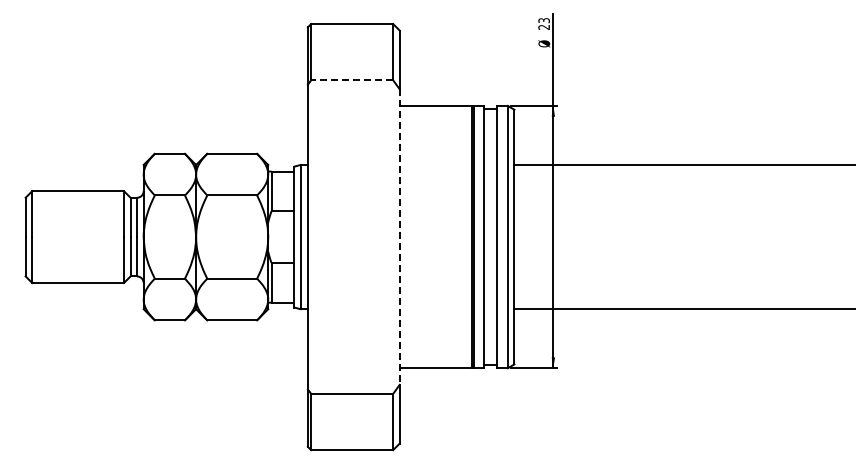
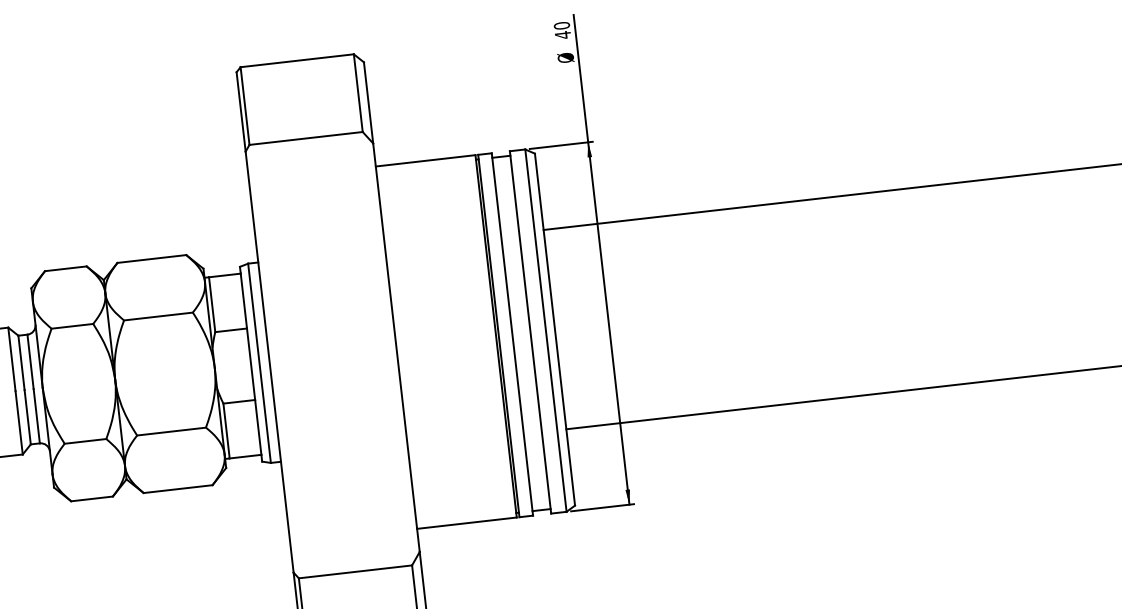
text: (543, 24) -> (561, 31), 23 -> 40
line: (352, 80) -> (306, 138), dashed -> solid
line: (399, 237) -> (396, 348), dashed -> solid

